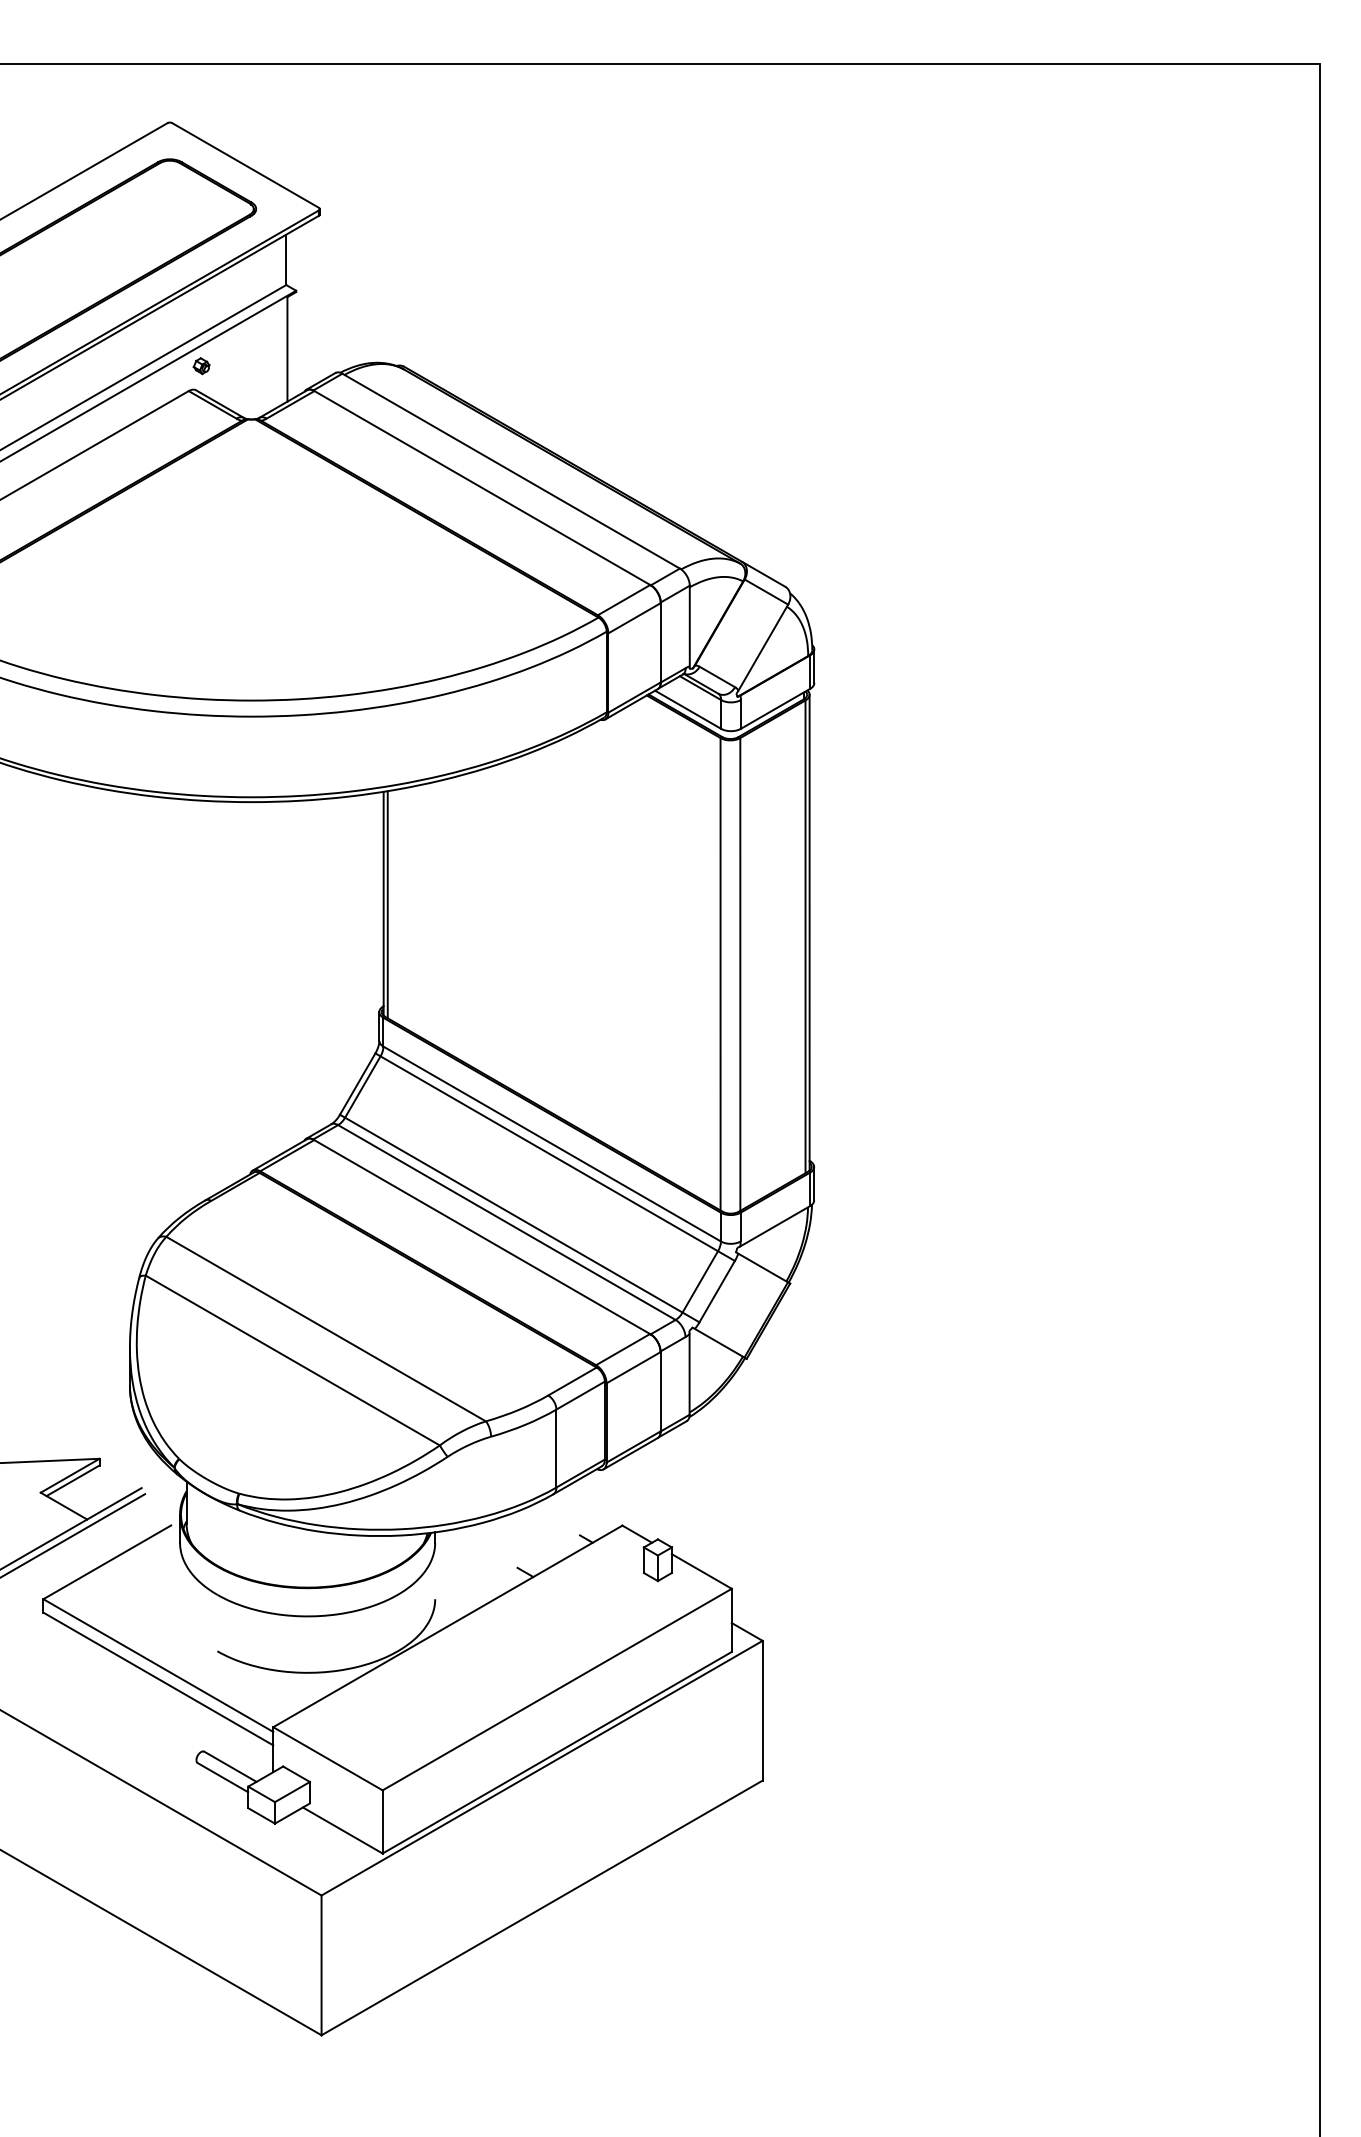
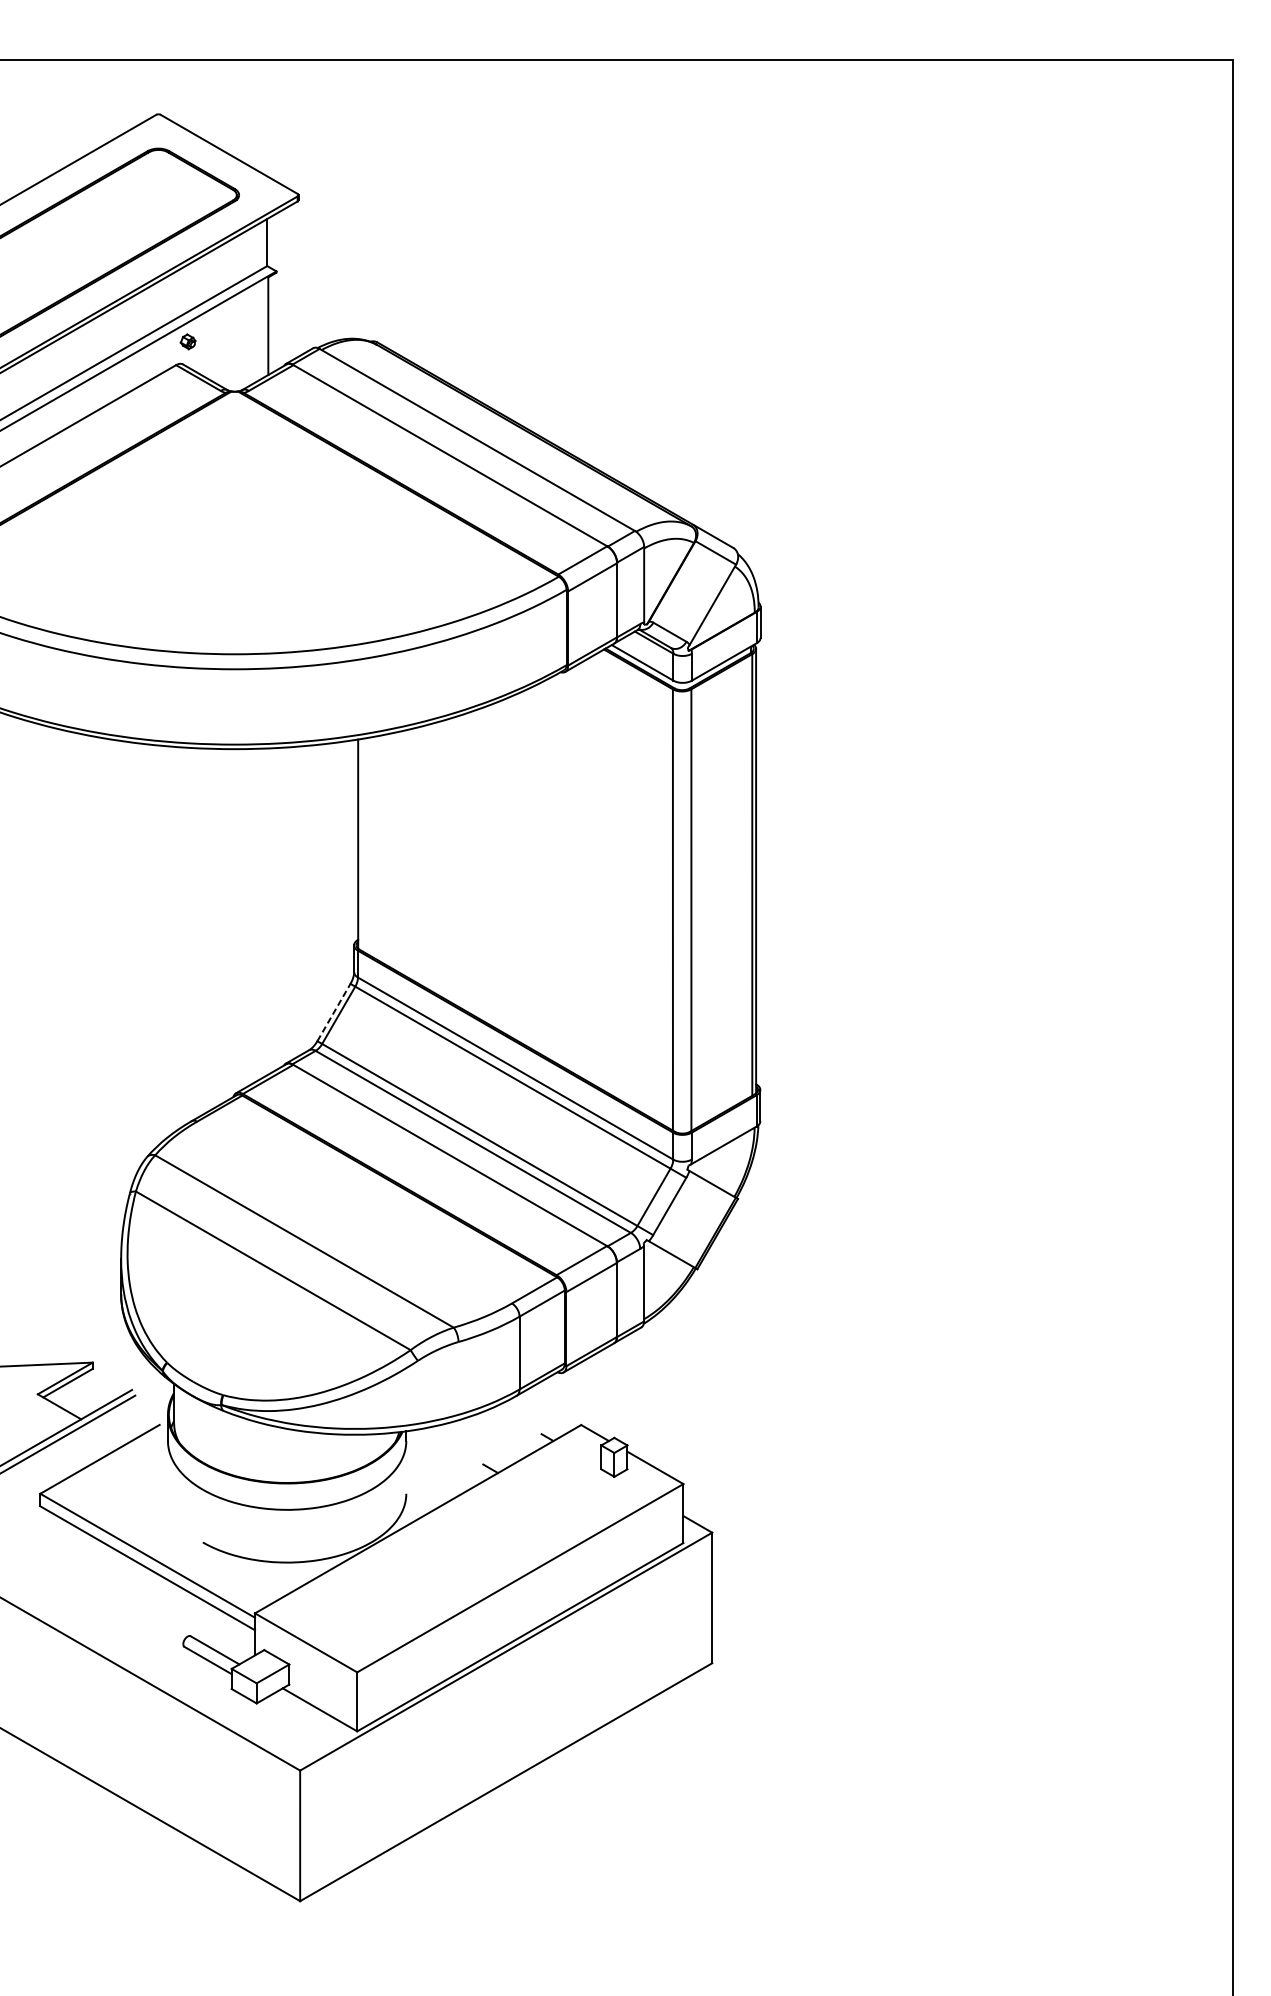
line: (387, 904) -> (361, 844), removed
line: (357, 1083) -> (333, 1012), solid -> dashed

